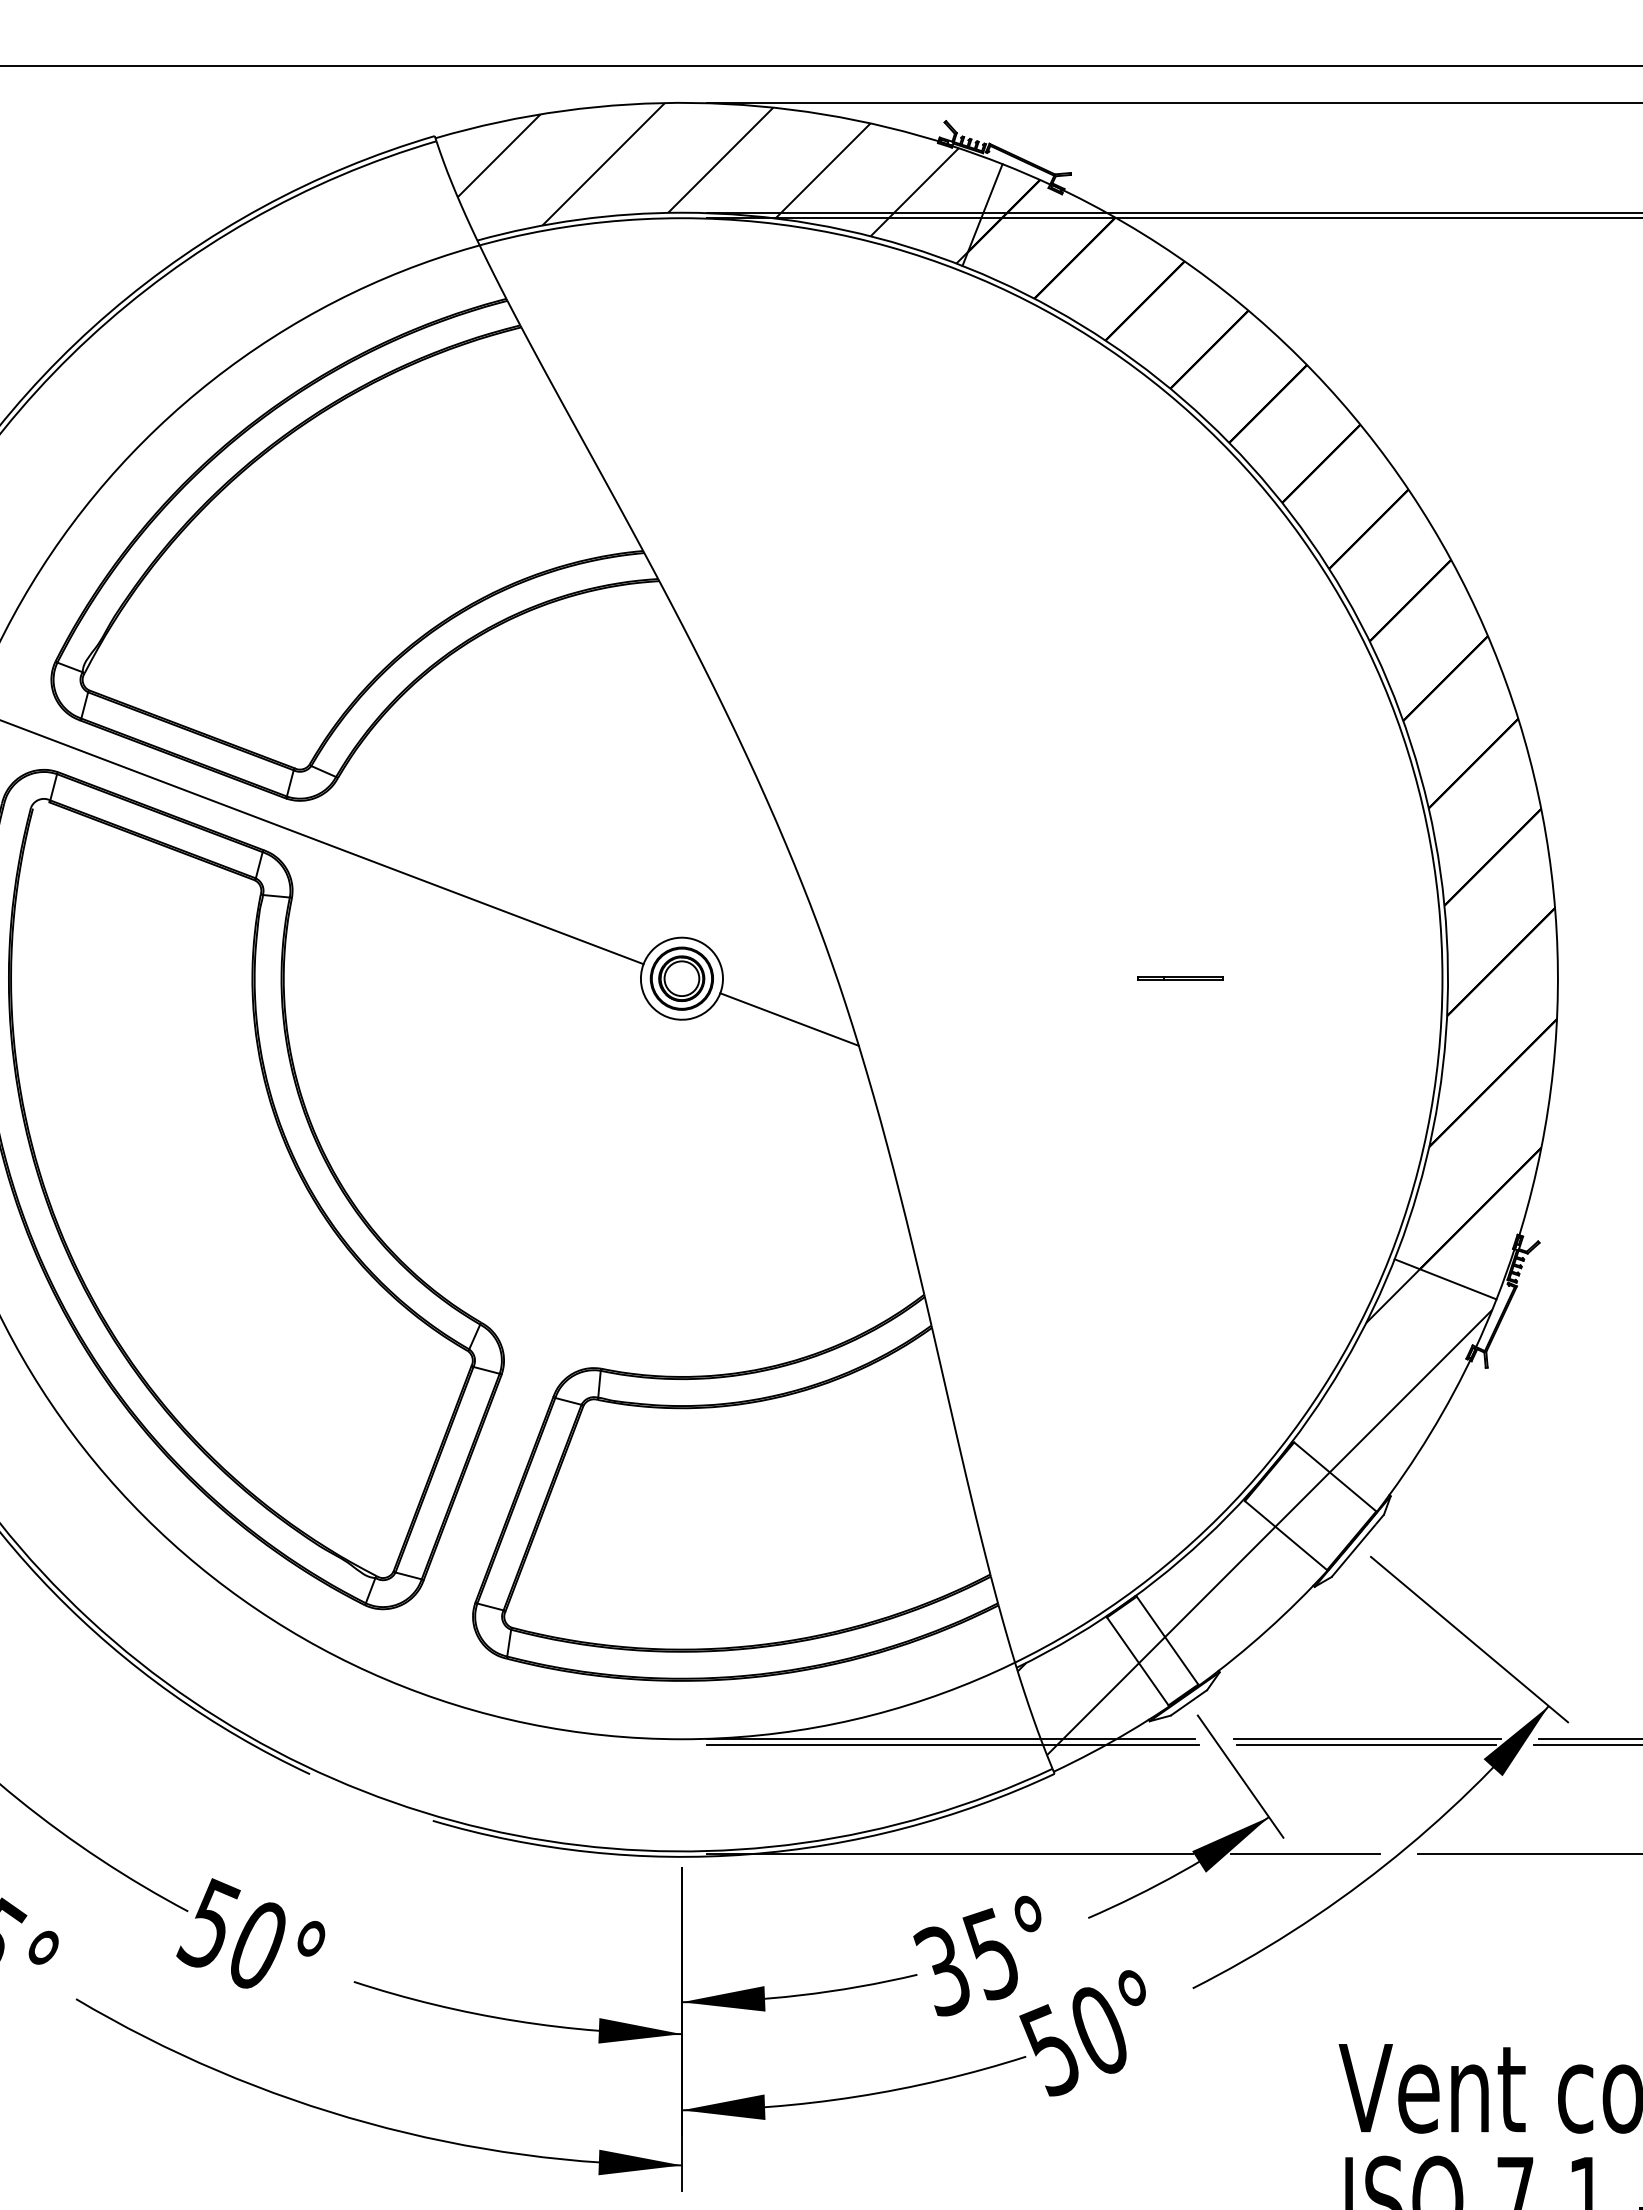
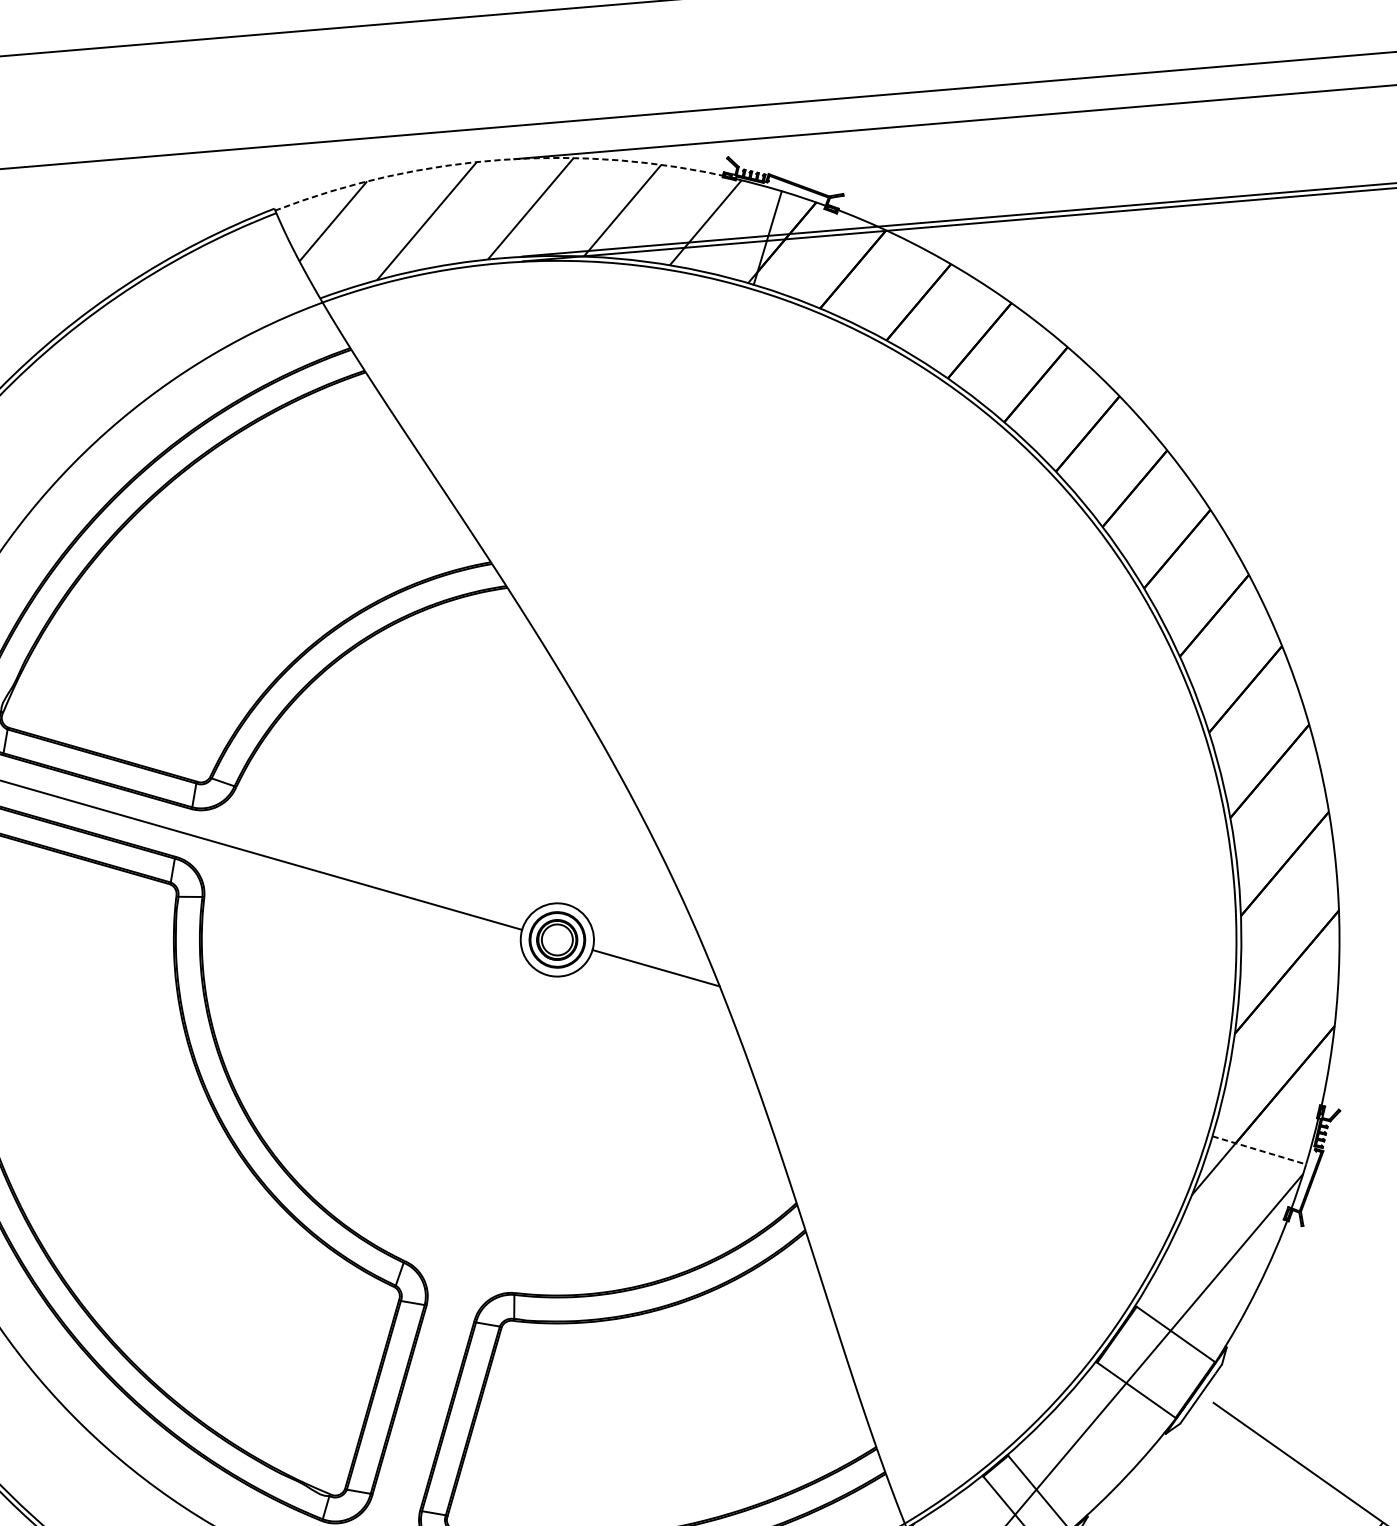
arc: (693, 102) -> (502, 159), solid -> dashed
line: (1180, 977) -> (1000, 901), removed
line: (1445, 1279) -> (1259, 1150), solid -> dashed

